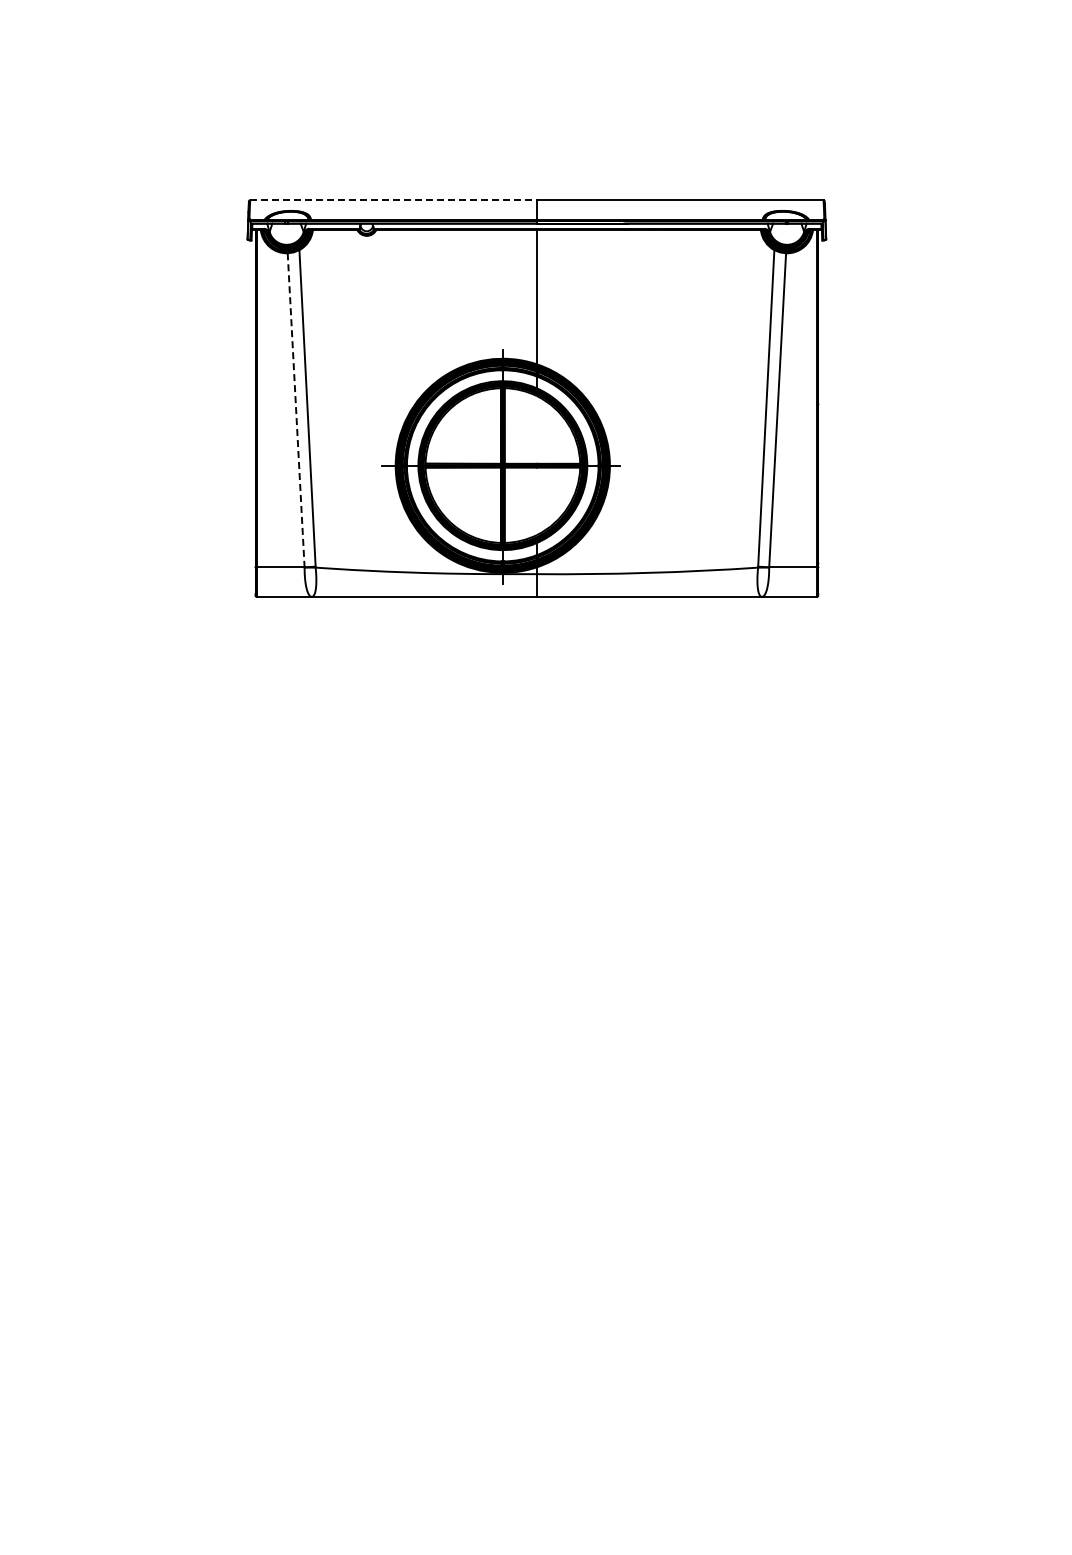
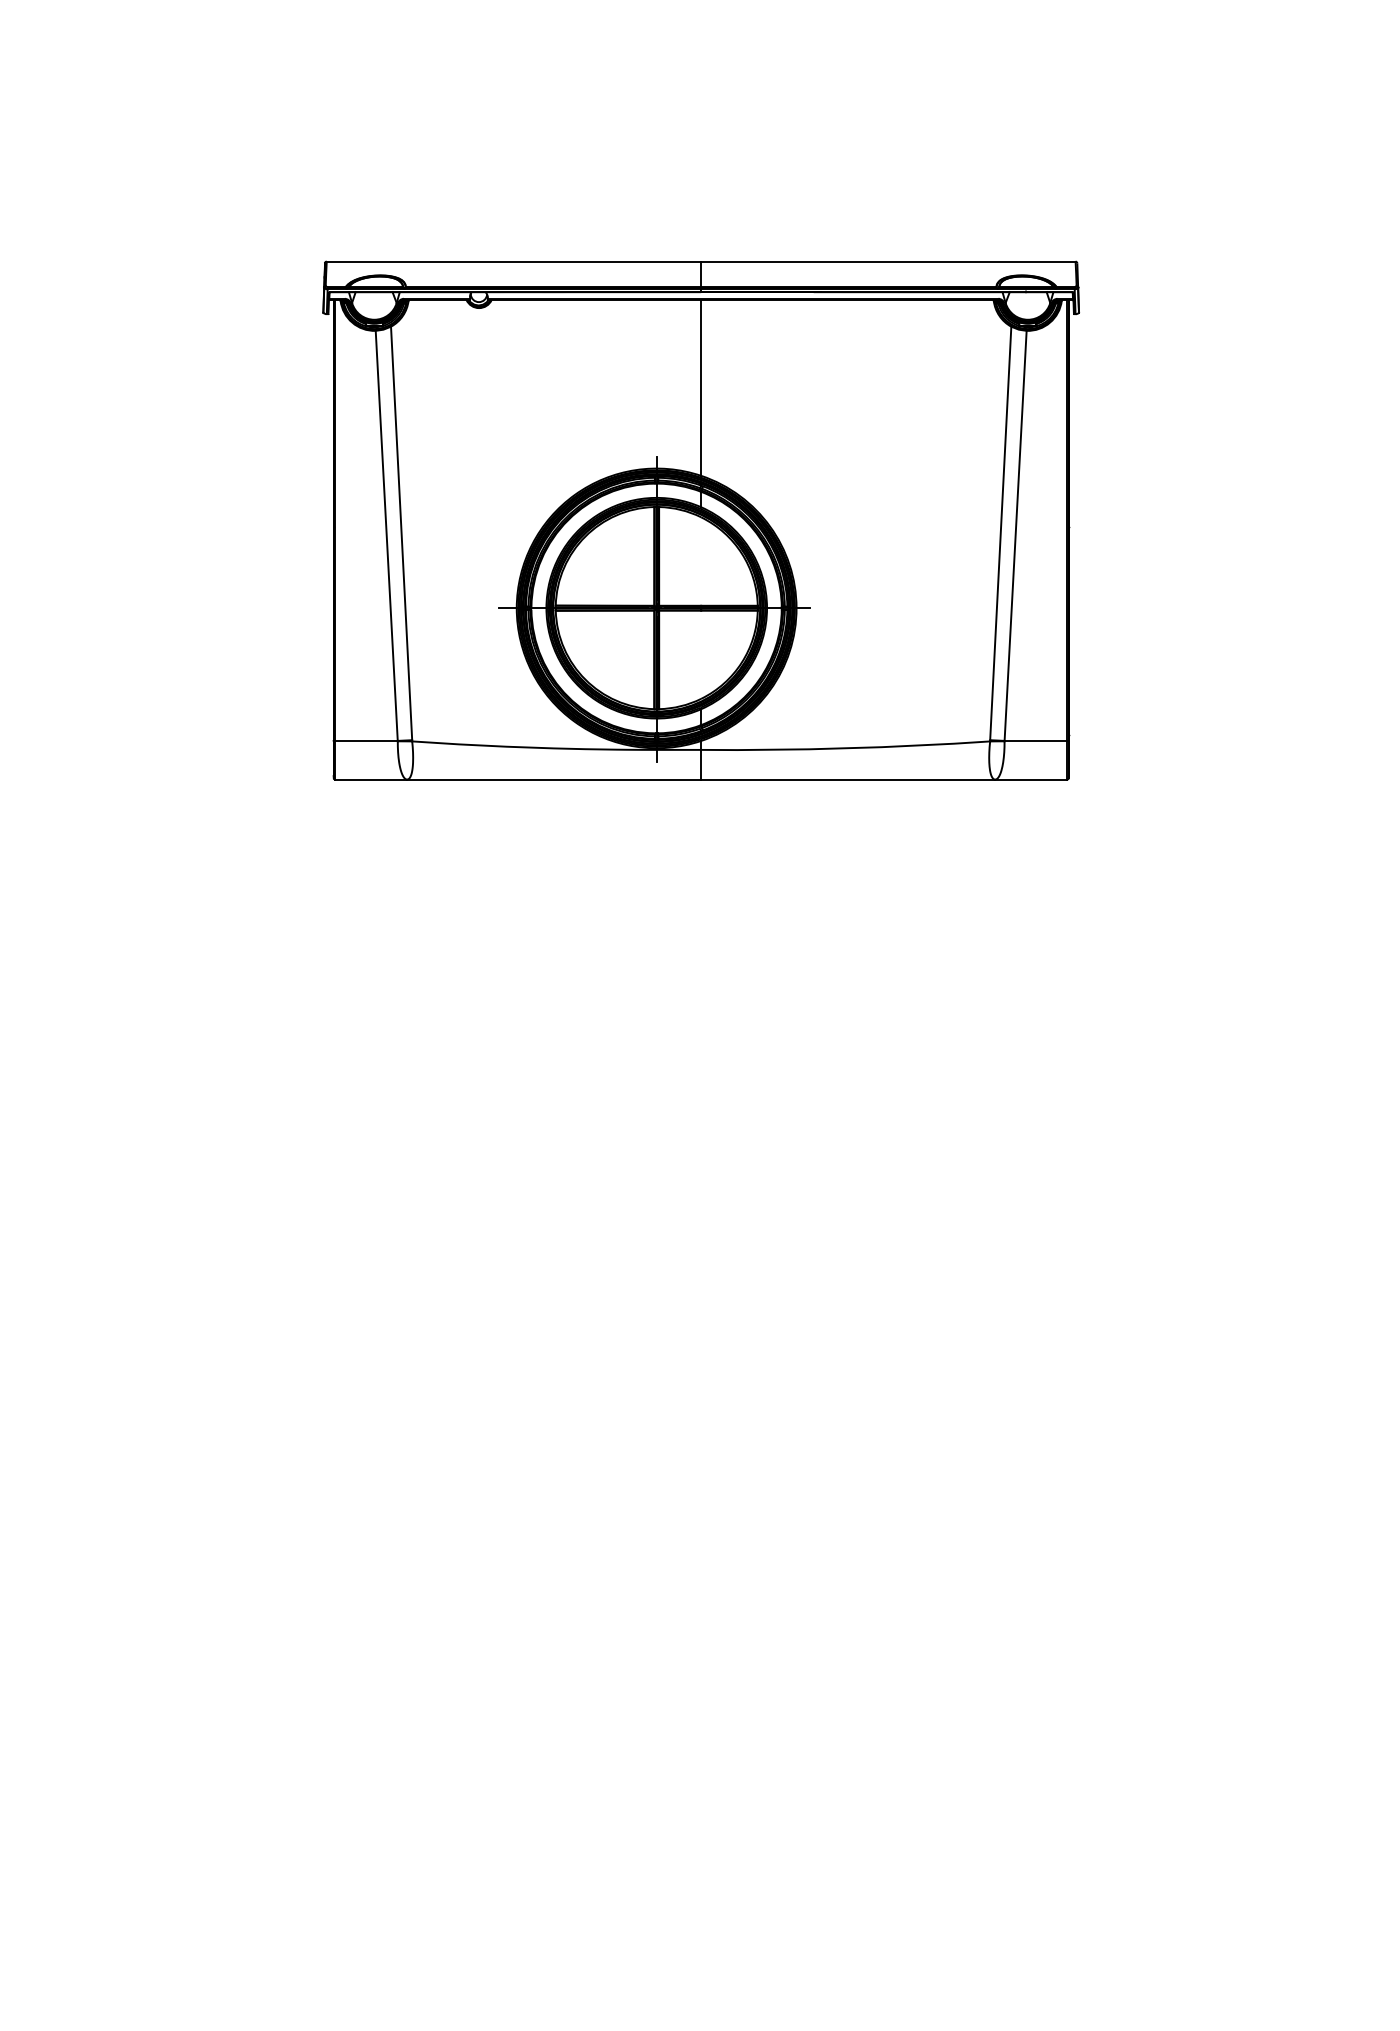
line: (394, 200) -> (515, 261), dashed -> solid
line: (296, 410) -> (387, 536), dashed -> solid

